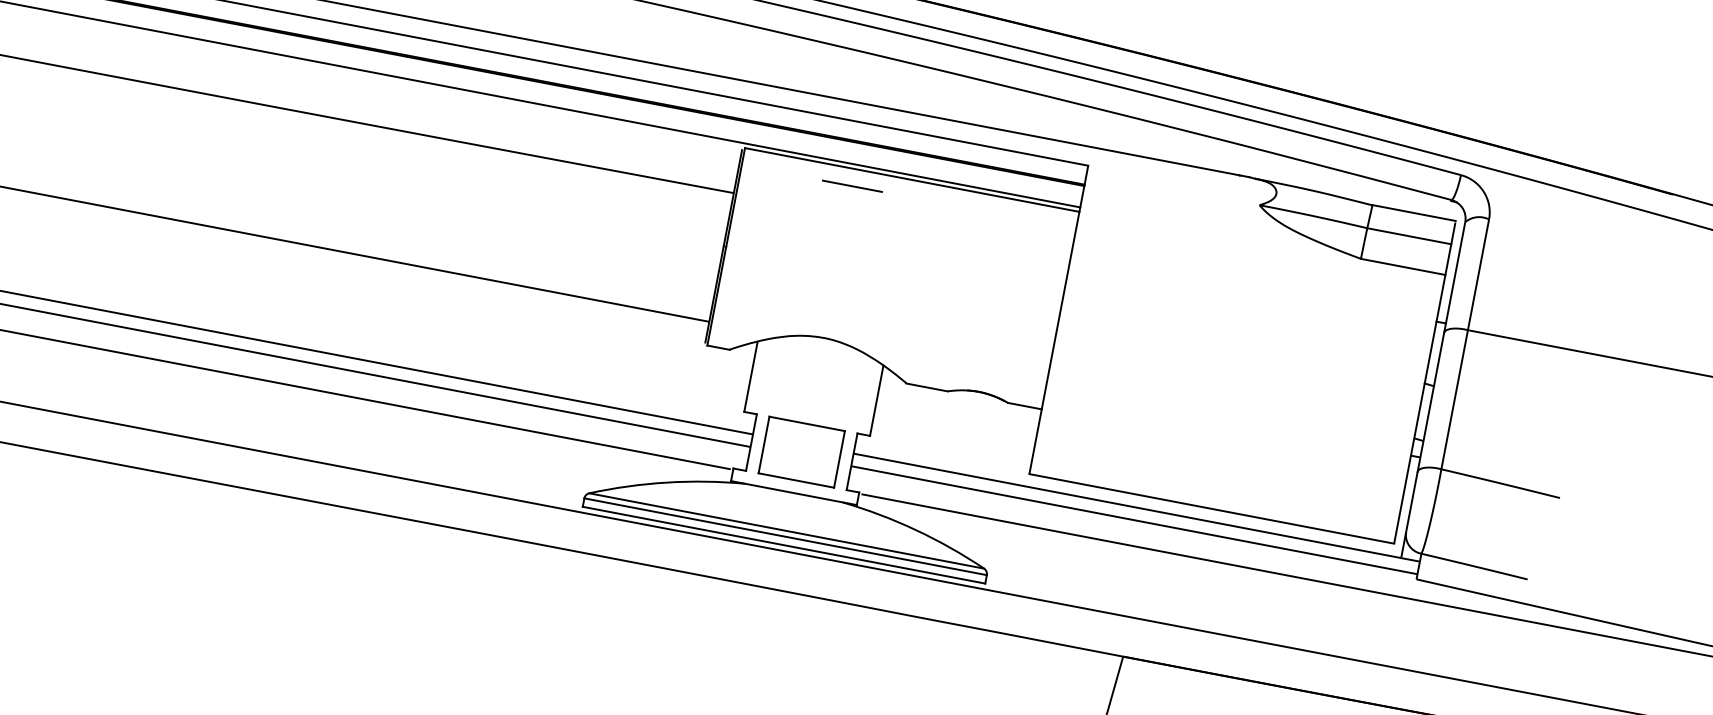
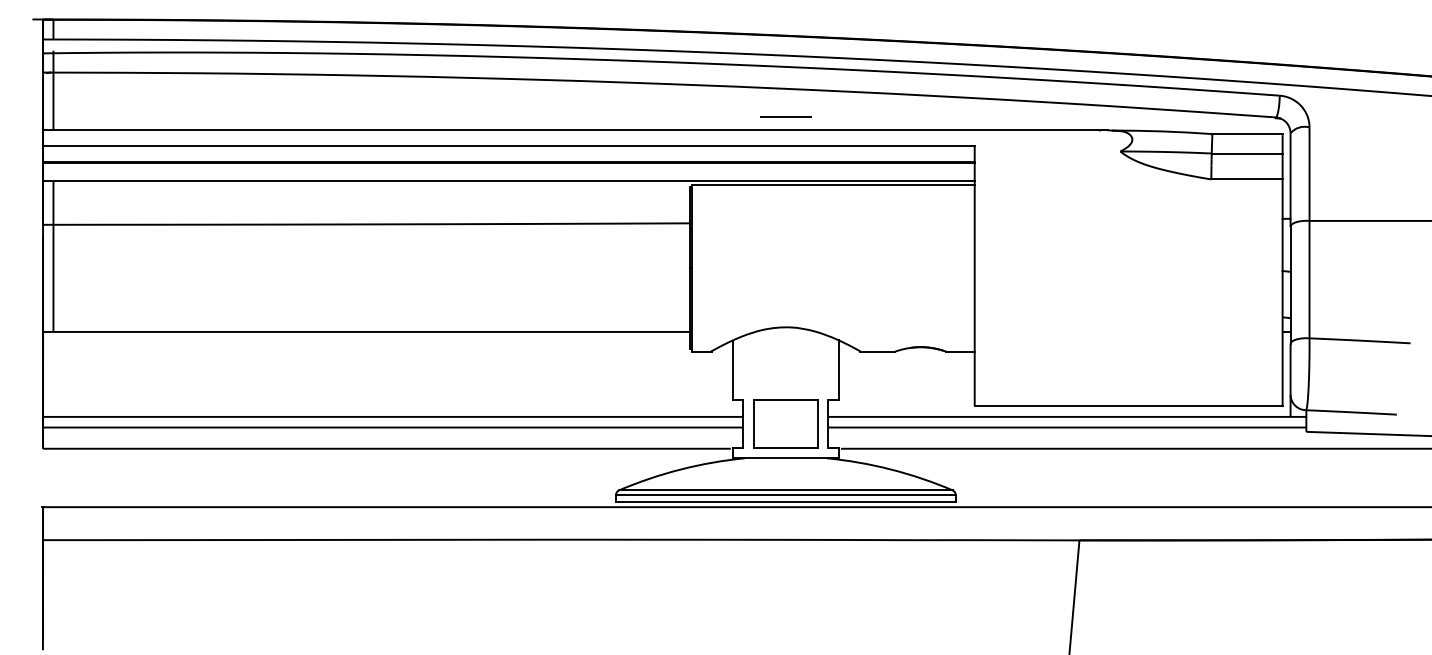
line: (852, 185) -> (785, 116), moved

